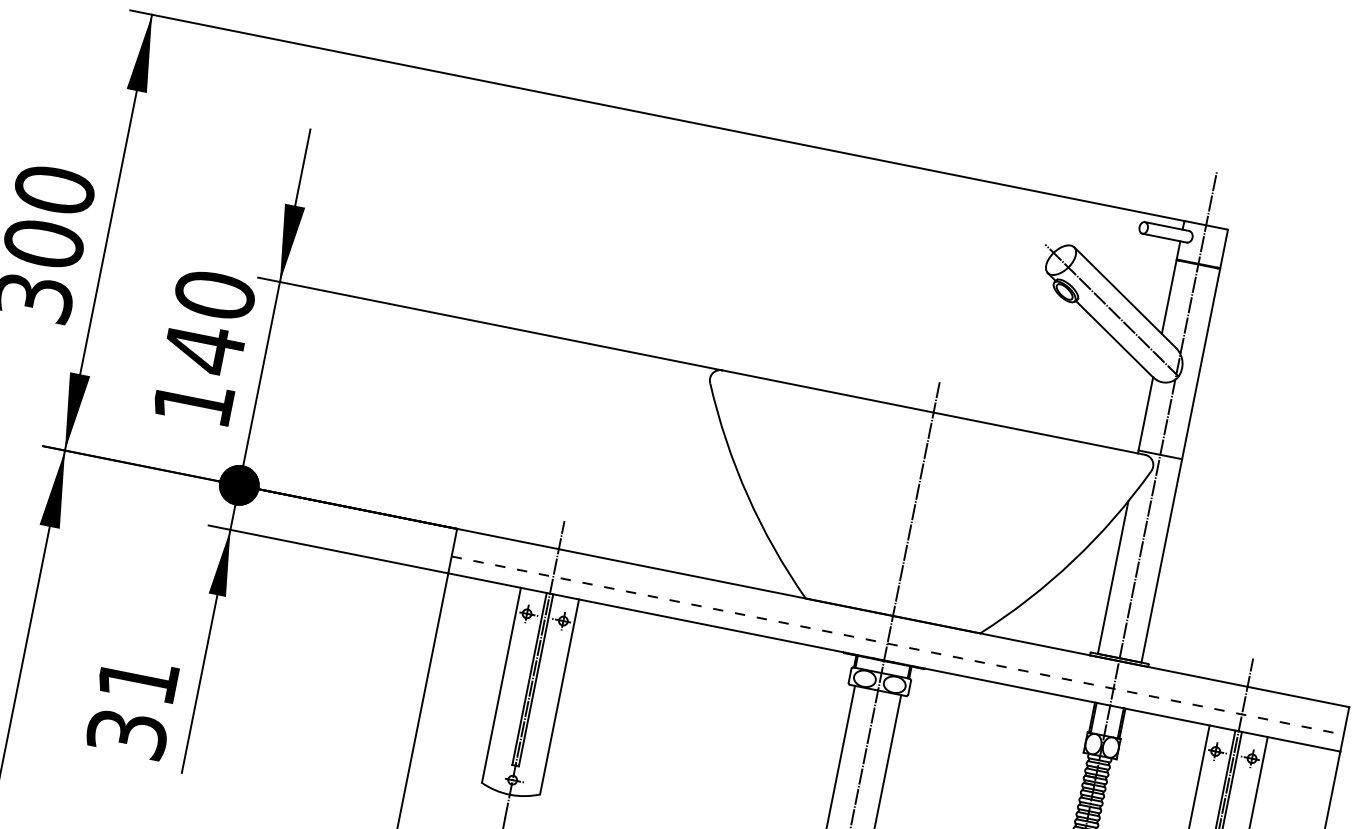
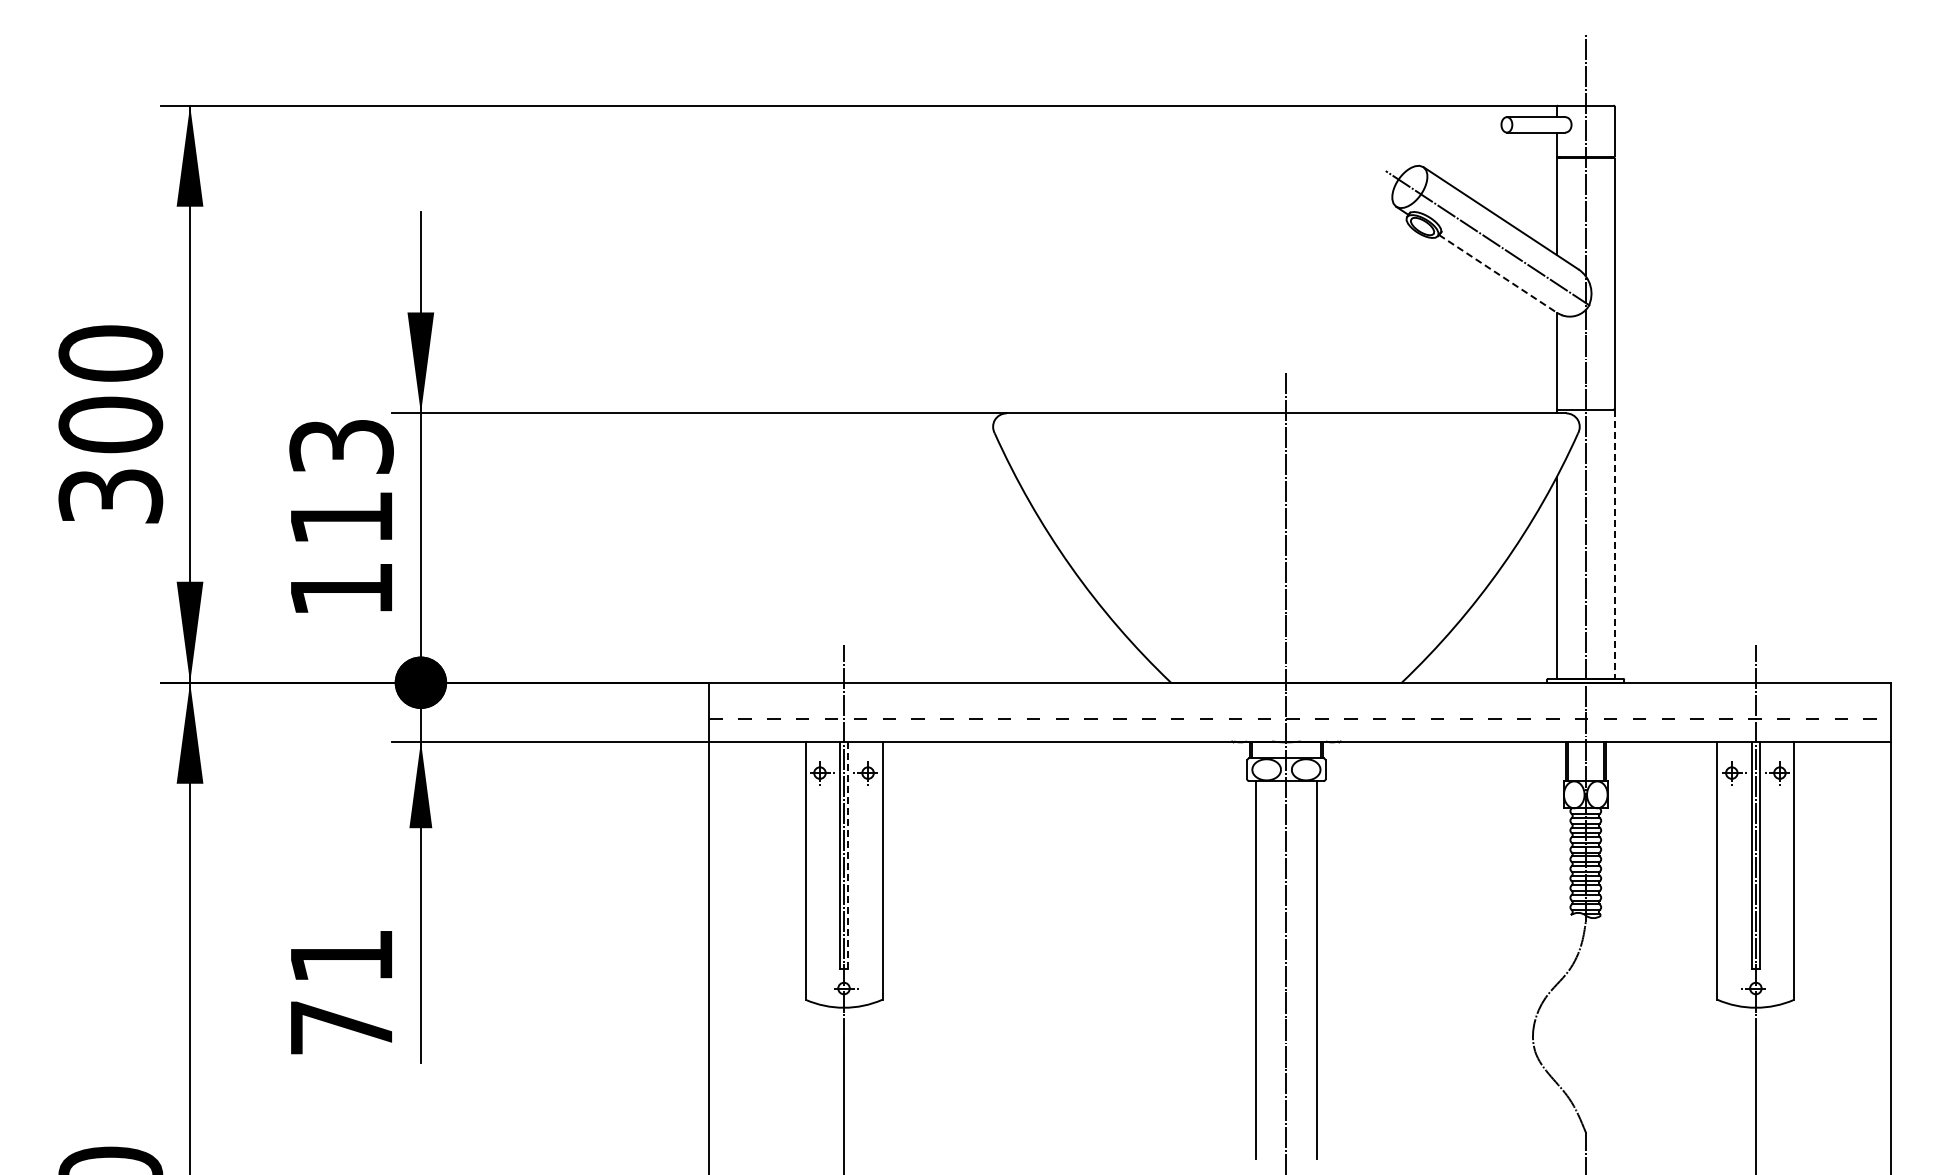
text: (209, 322) -> (341, 483), 140 -> 113
line: (1114, 339) -> (1498, 274), solid -> dashed
line: (1161, 561) -> (1614, 544), solid -> dashed
line: (536, 680) -> (848, 855), solid -> dashed
text: (127, 733) -> (341, 1027), 31 -> 71

